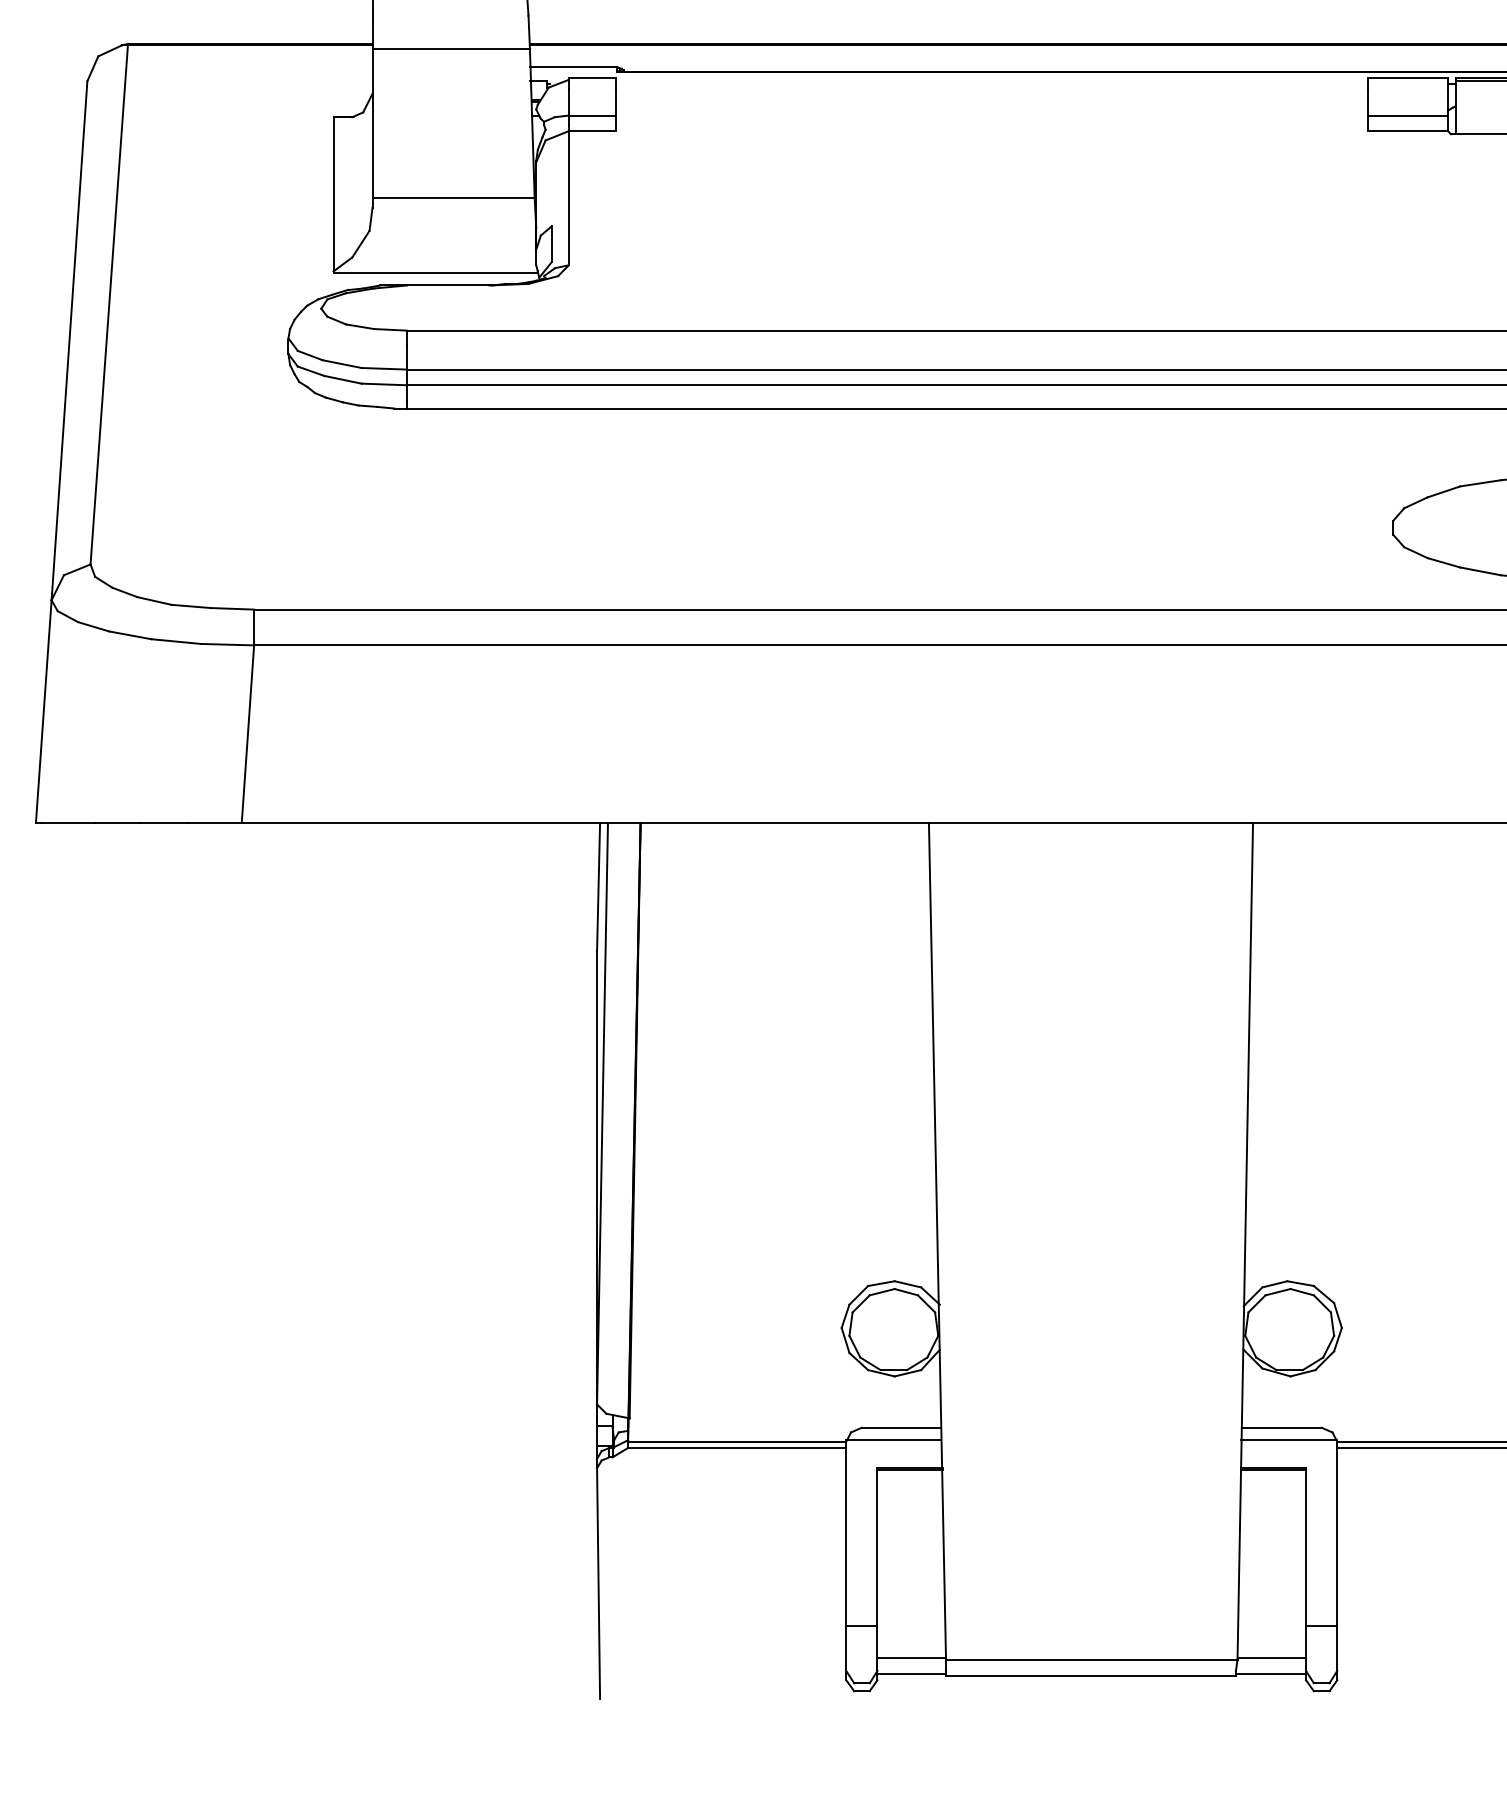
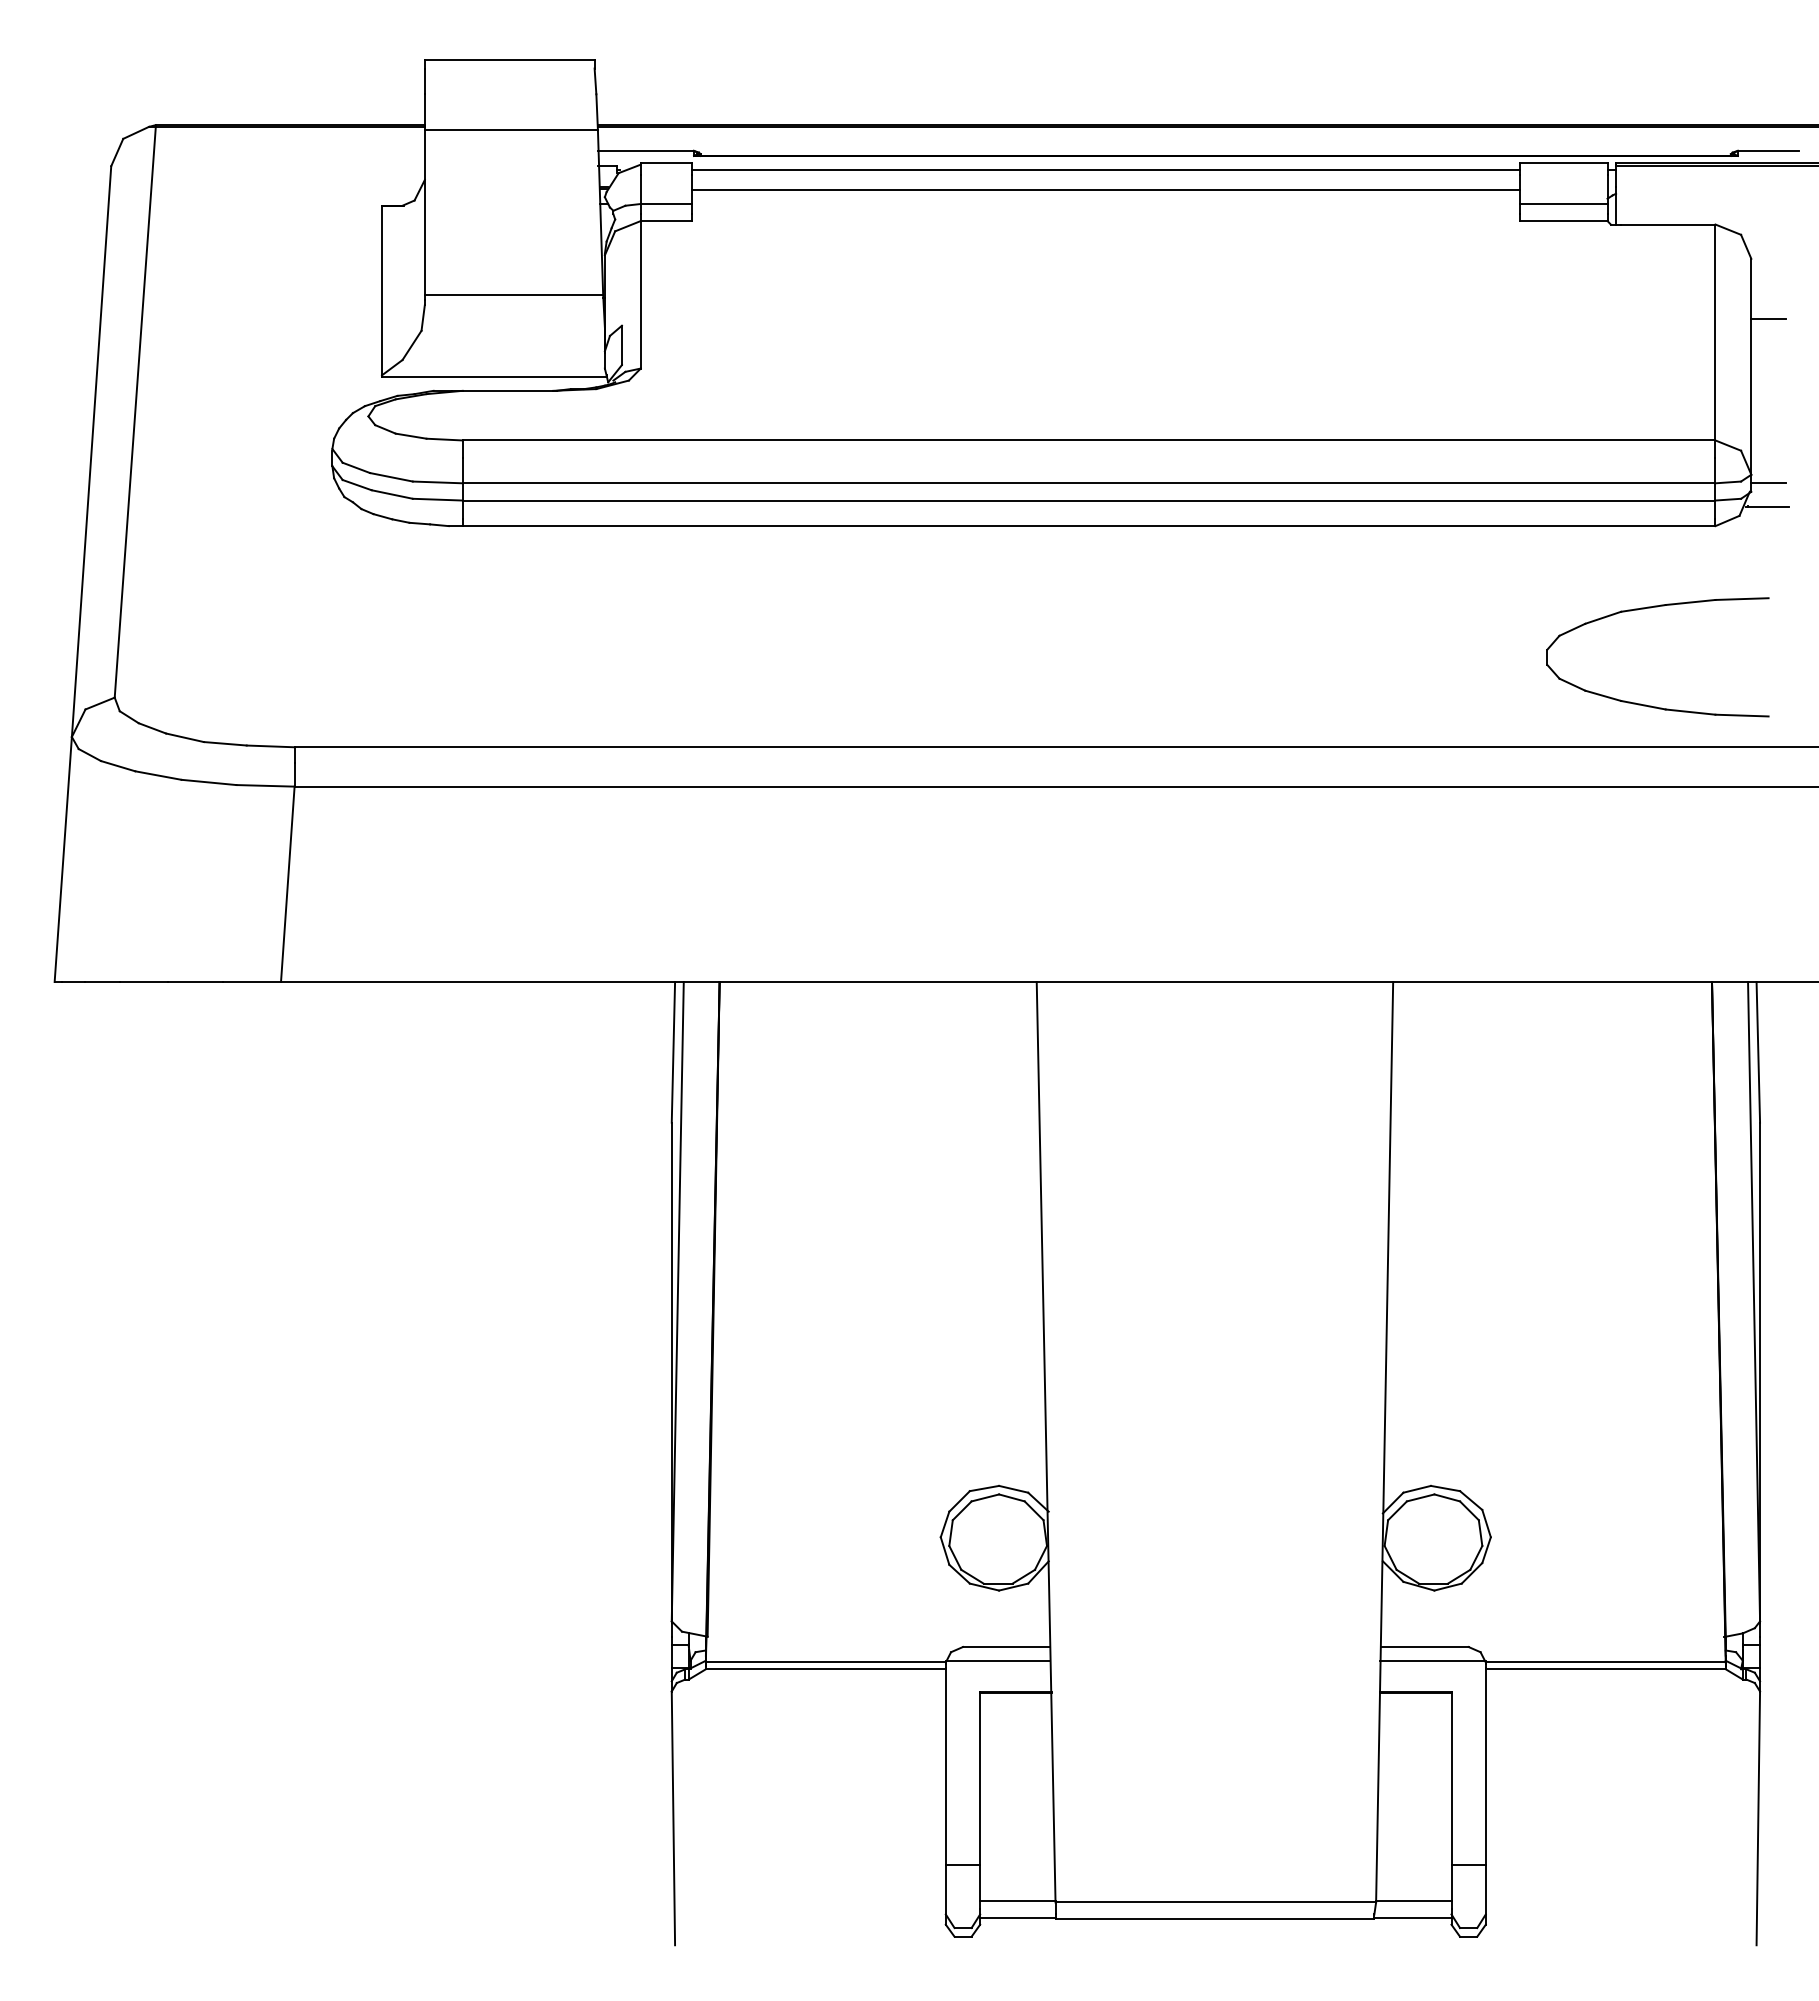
line: (992, 84) -> (1106, 169), added
line: (992, 103) -> (1106, 190), added

